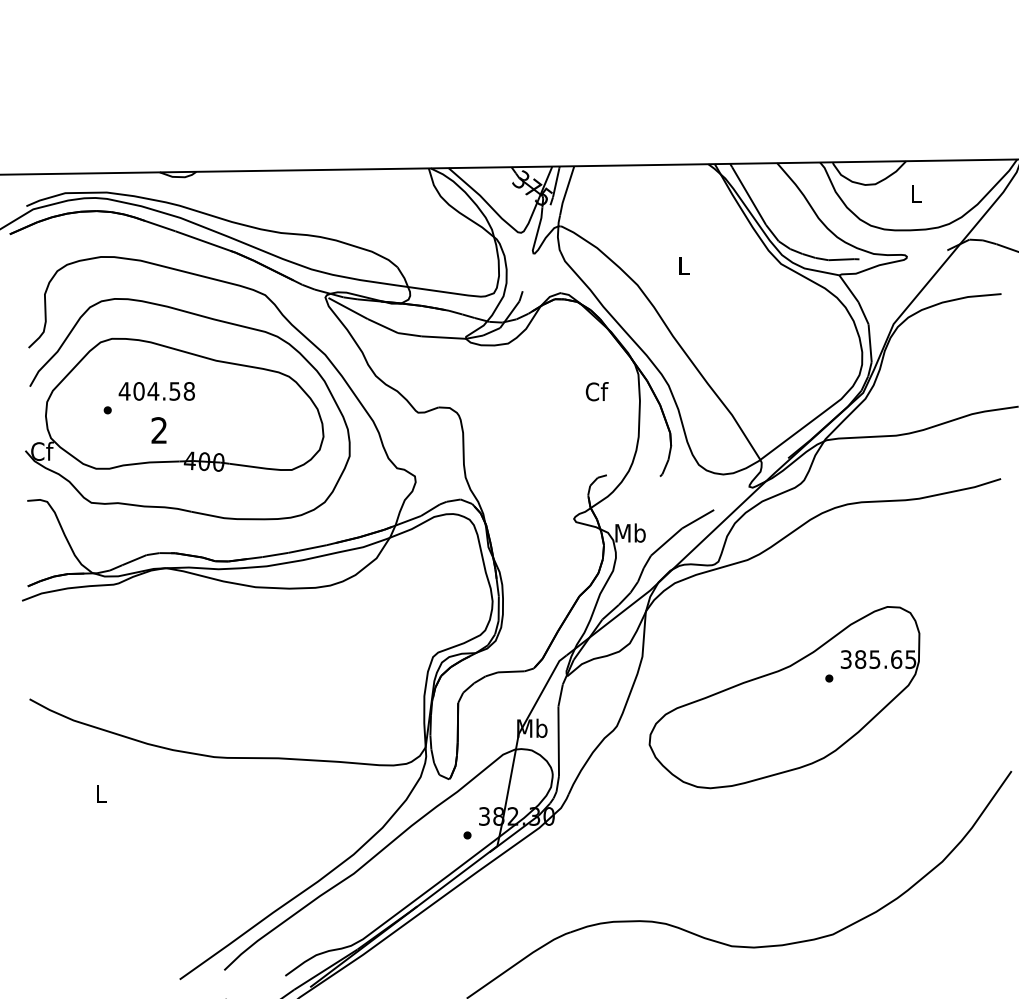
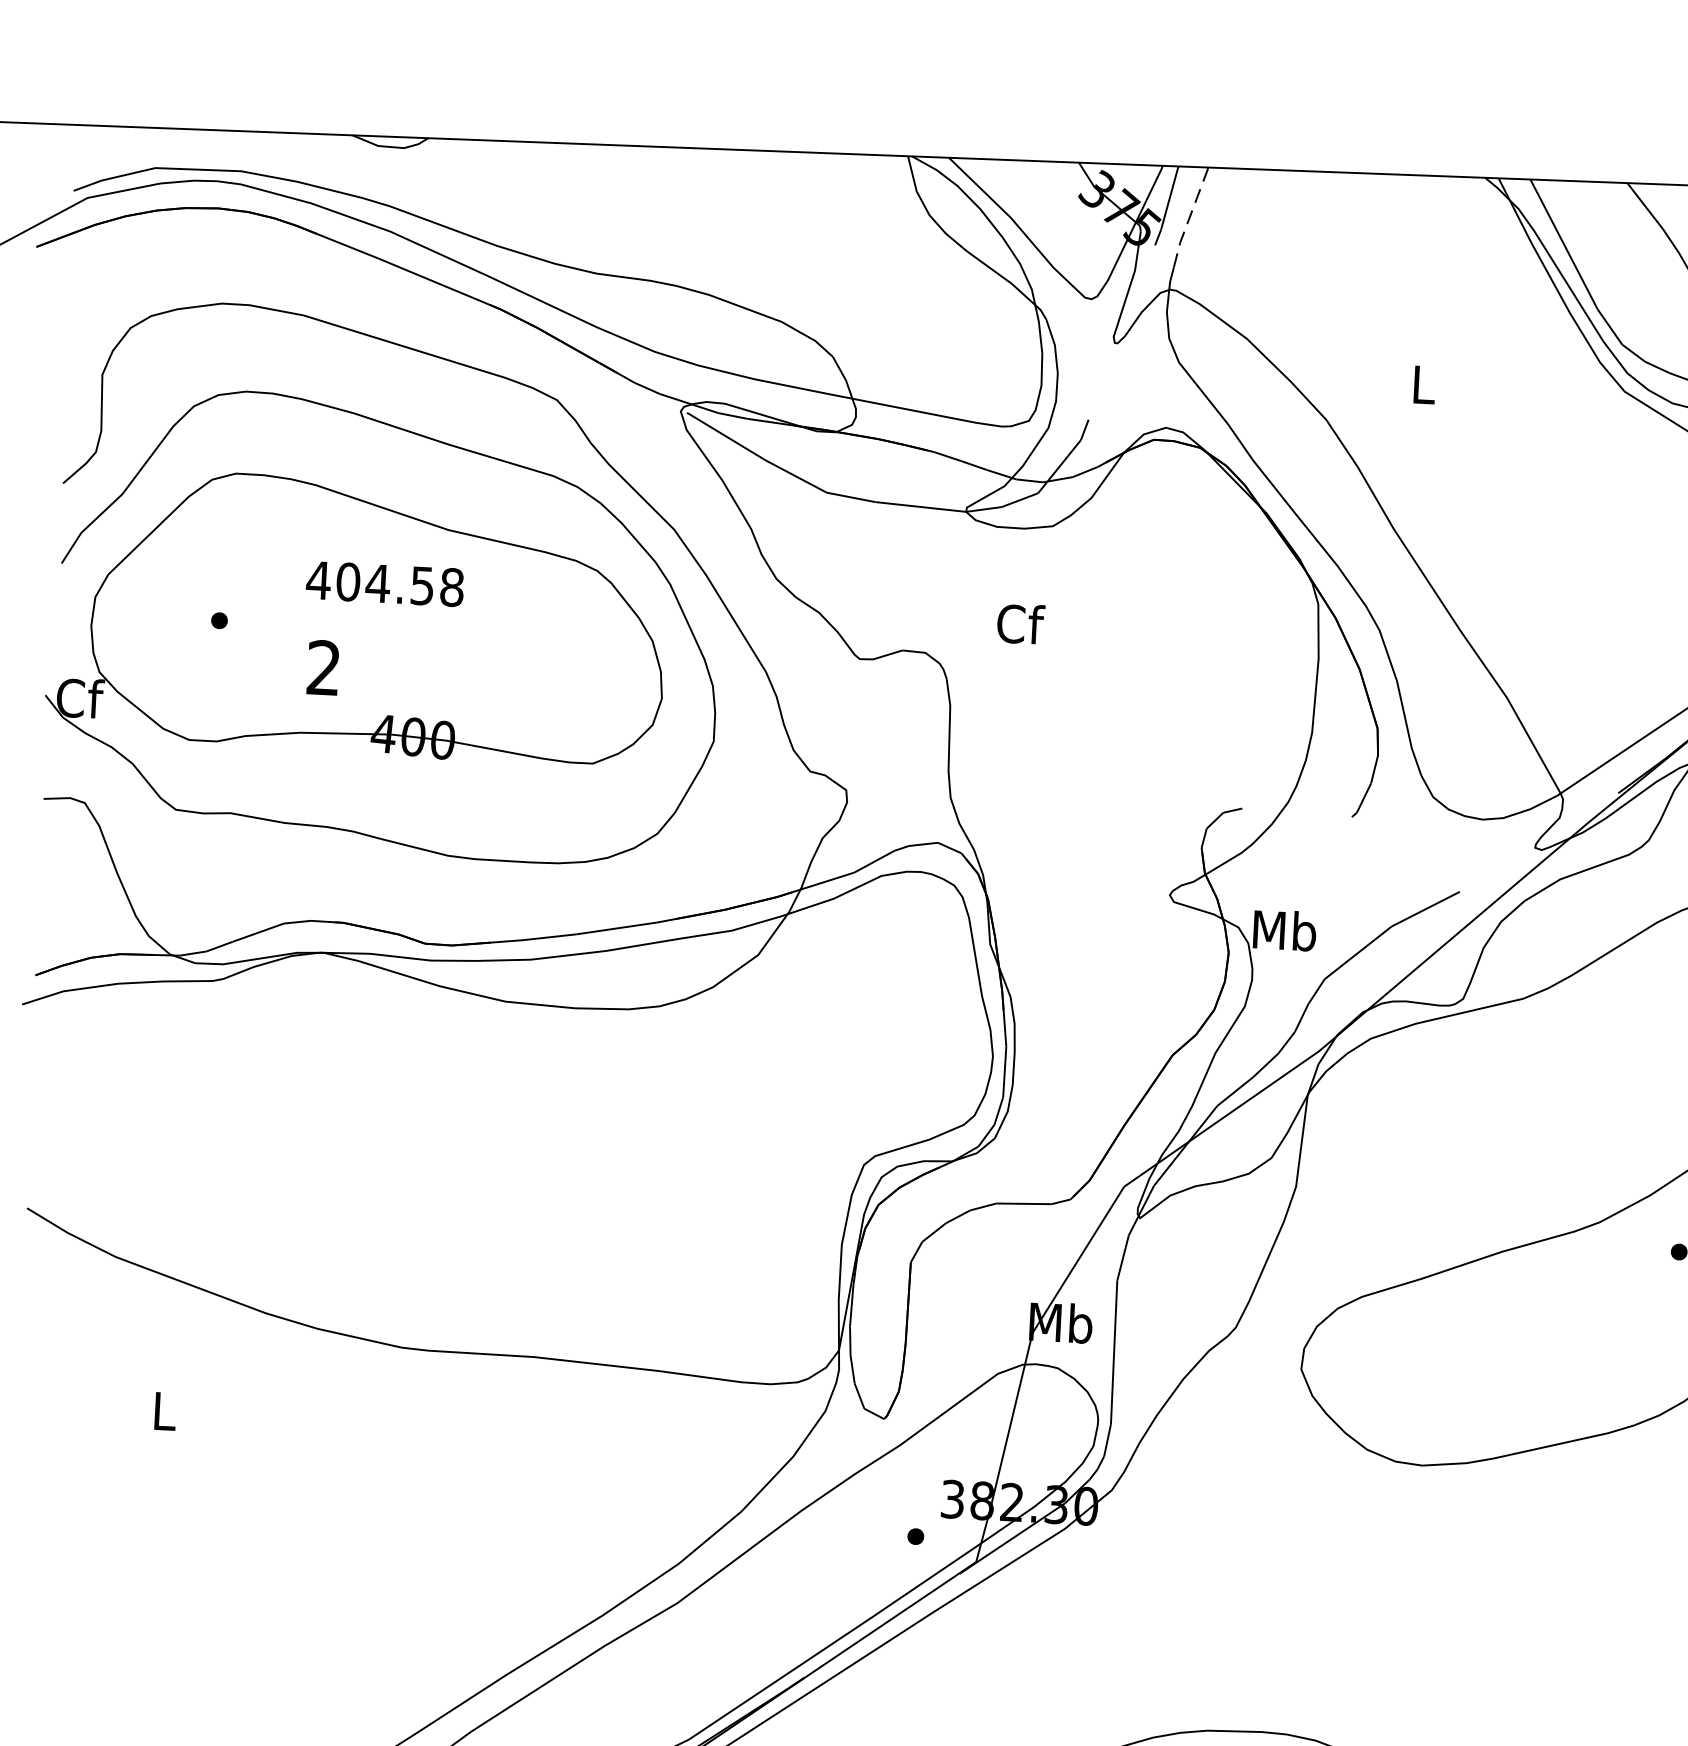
line: (566, 190) -> (1189, 216), solid -> dashed
text: (156, 391) -> (384, 584), moved
text: (596, 391) -> (1019, 623), moved

